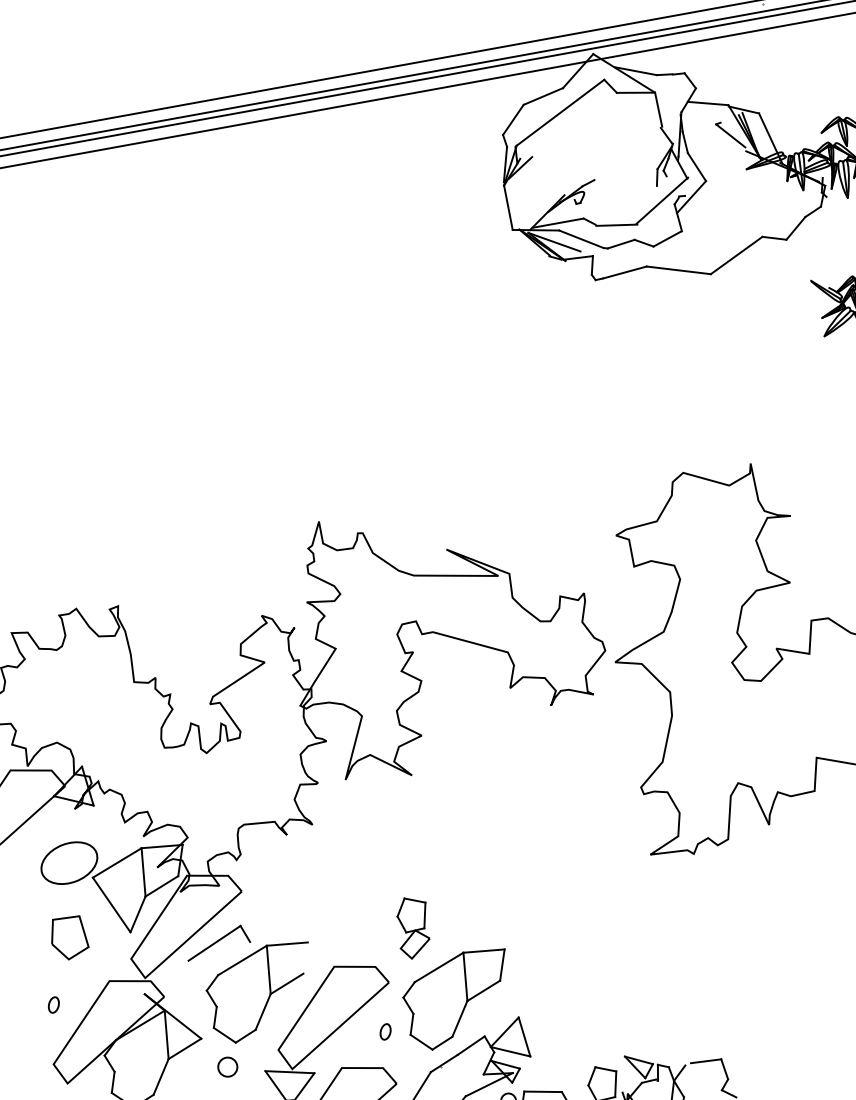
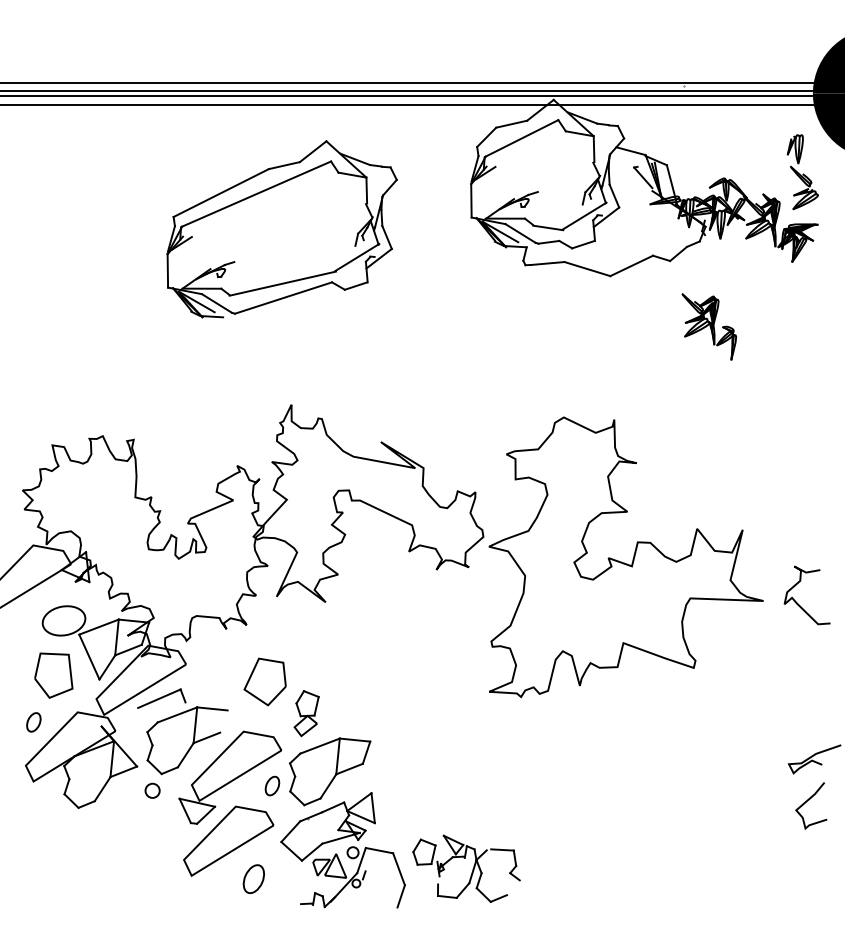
part: (263, 291) -> (281, 229), added
part: (349, 895) -> (264, 681), added
part: (68, 938) -> (53, 675), size x1.43
part: (53, 1005) -> (33, 722), size x1.67
part: (385, 1031) -> (272, 785), size x1.67

